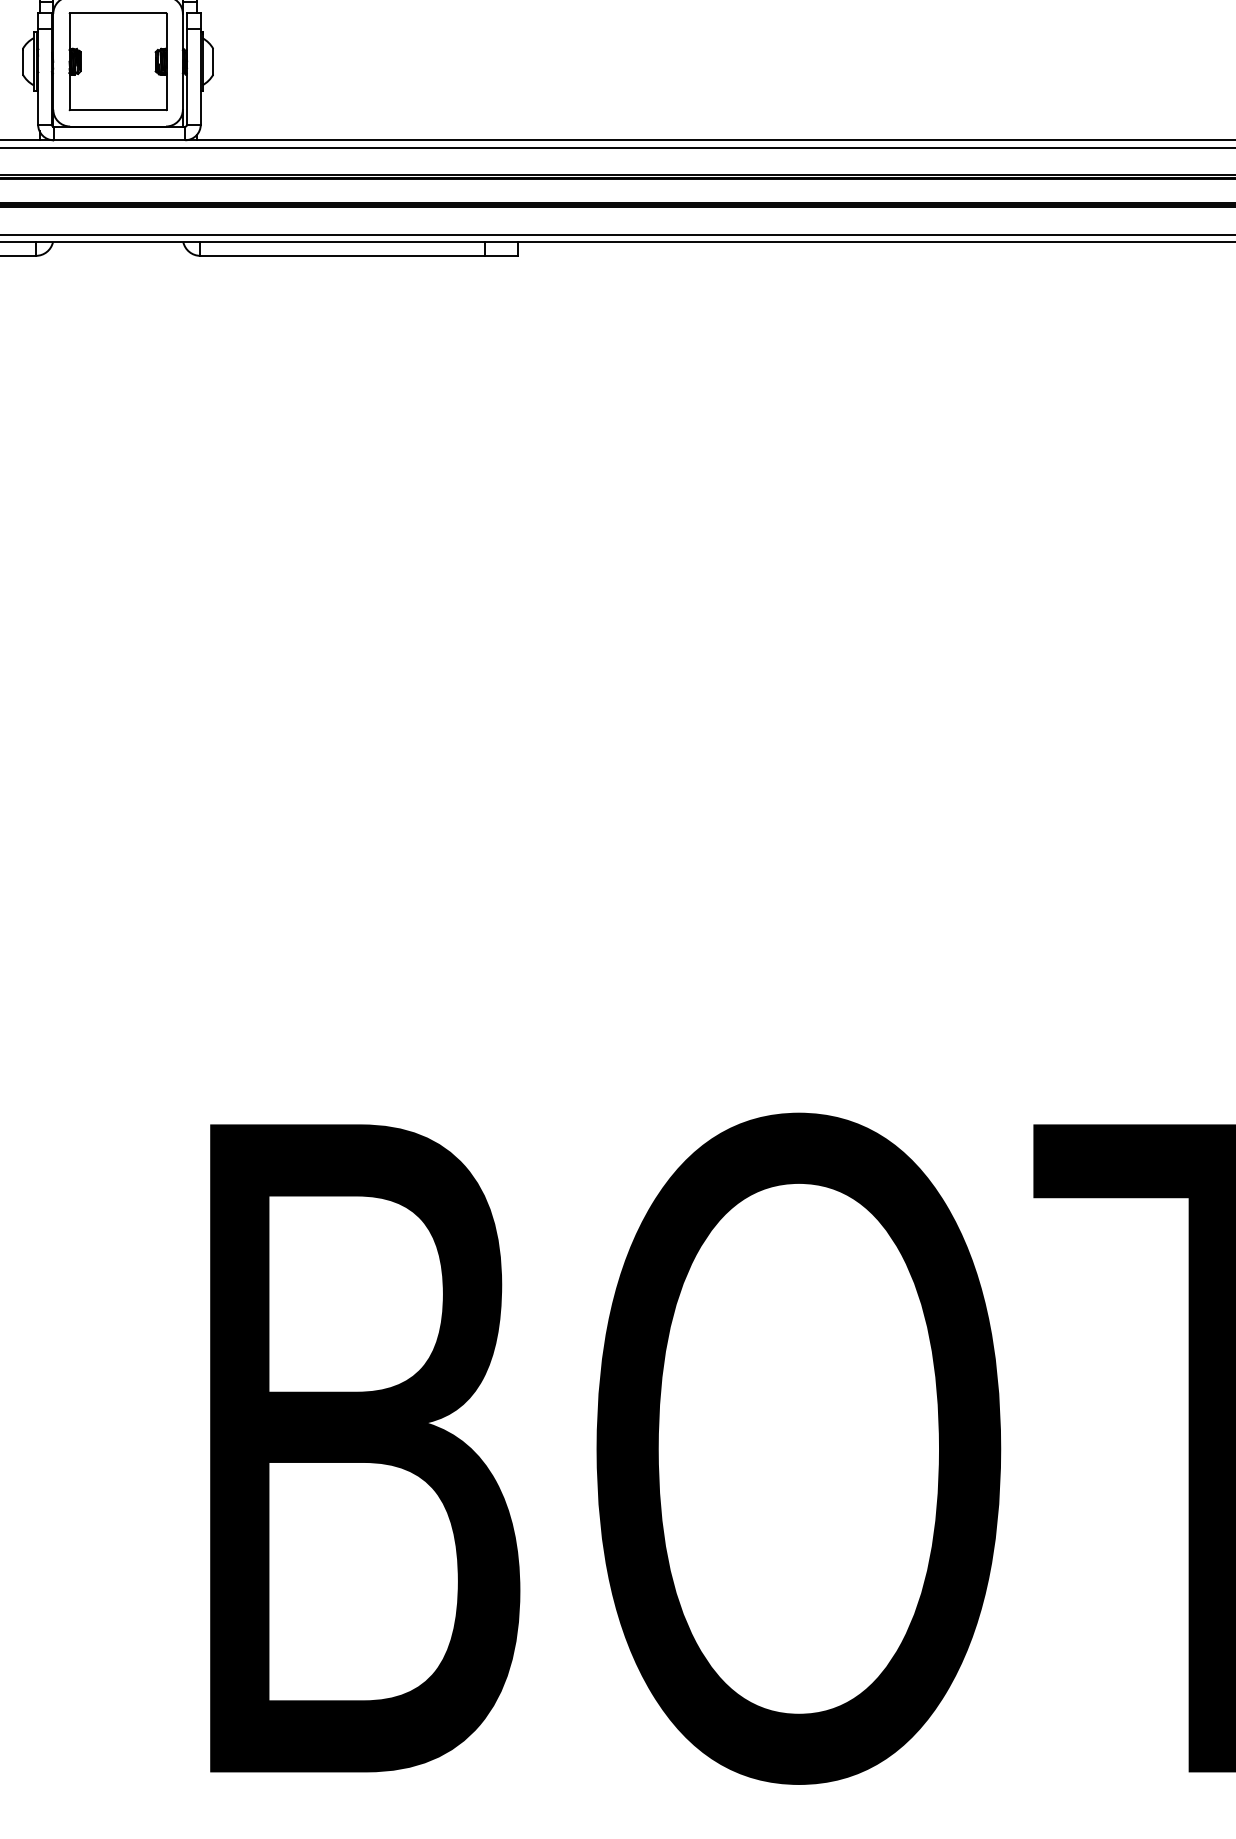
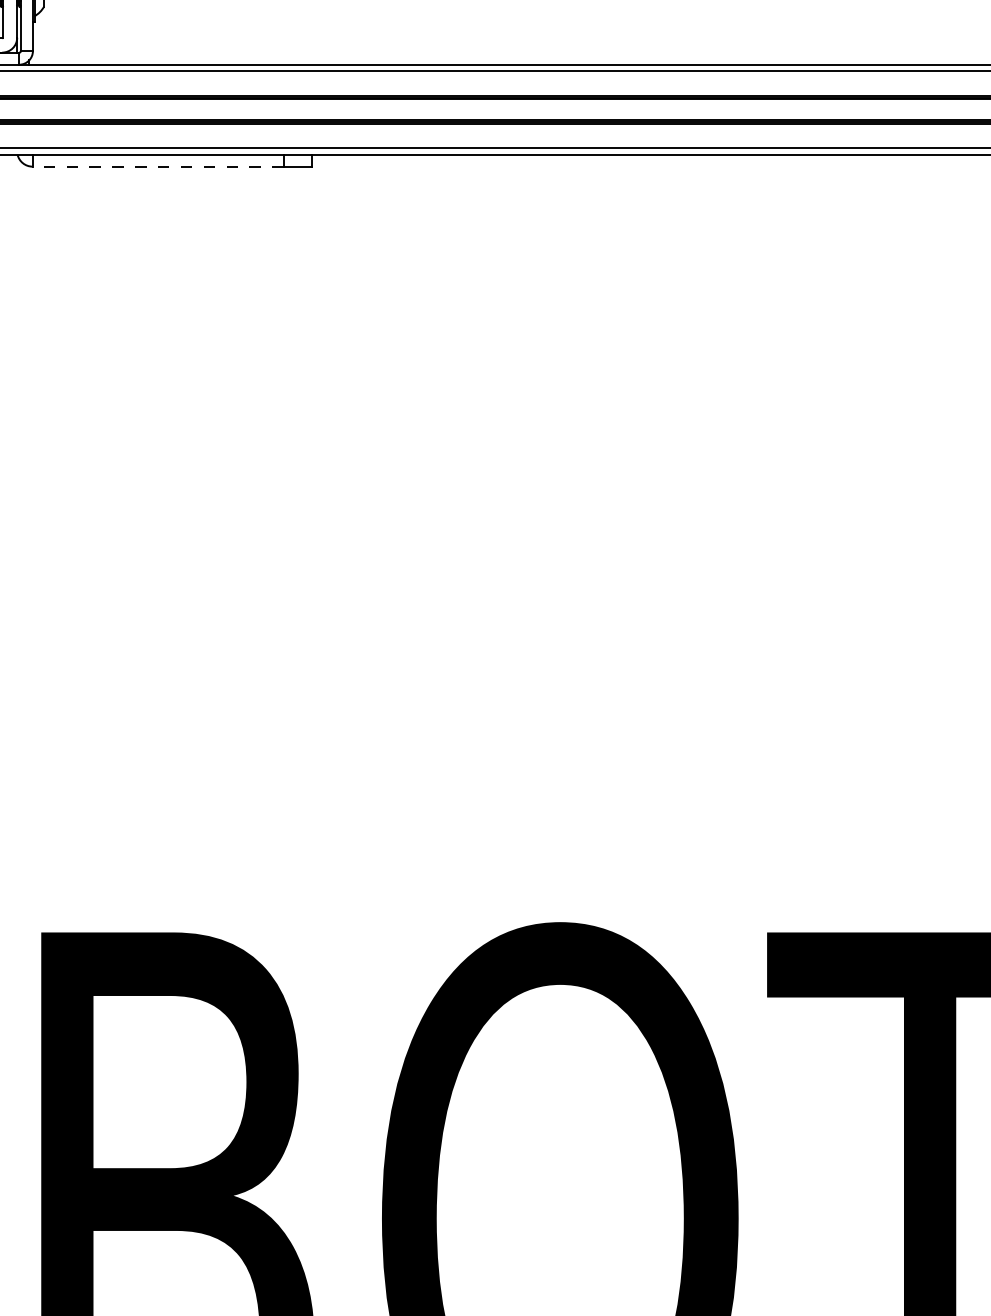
line: (342, 255) -> (157, 166), solid -> dashed

